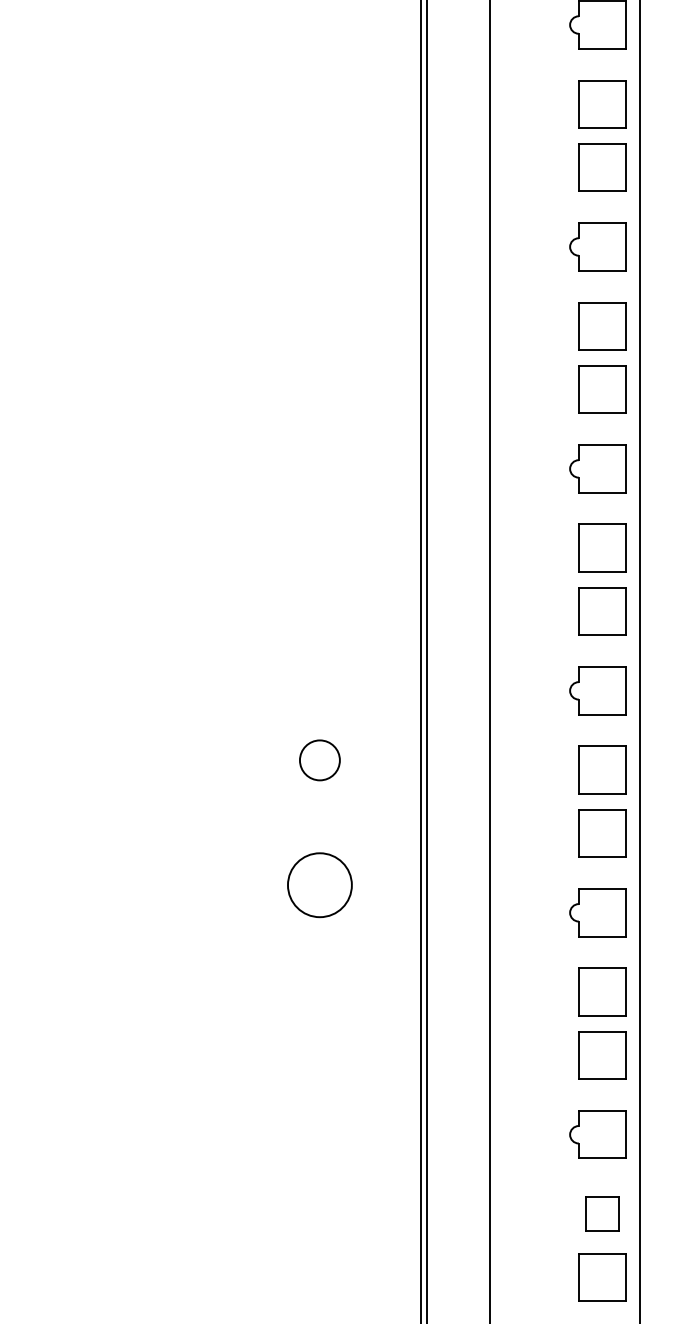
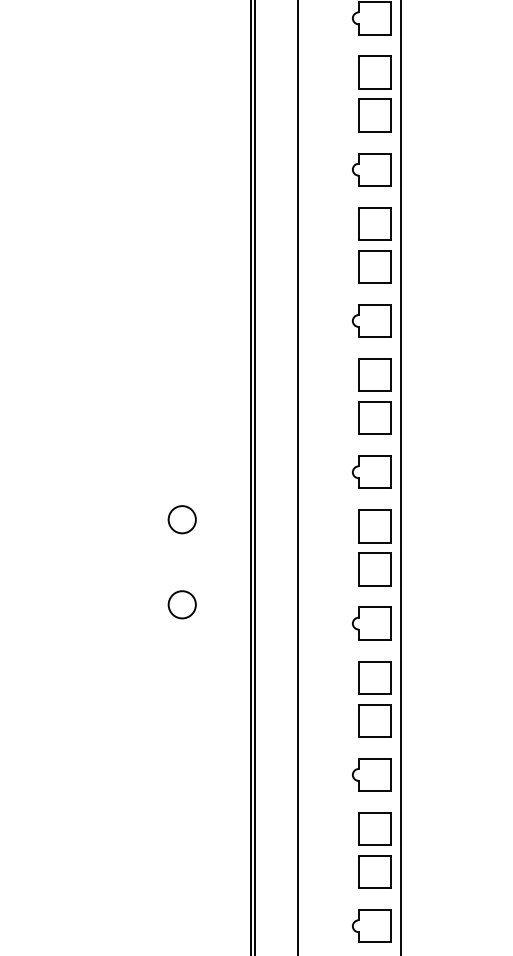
circle: (318, 884) -> (181, 604), size x0.62
part: (601, 1213) -> (374, 828), size x1.43

